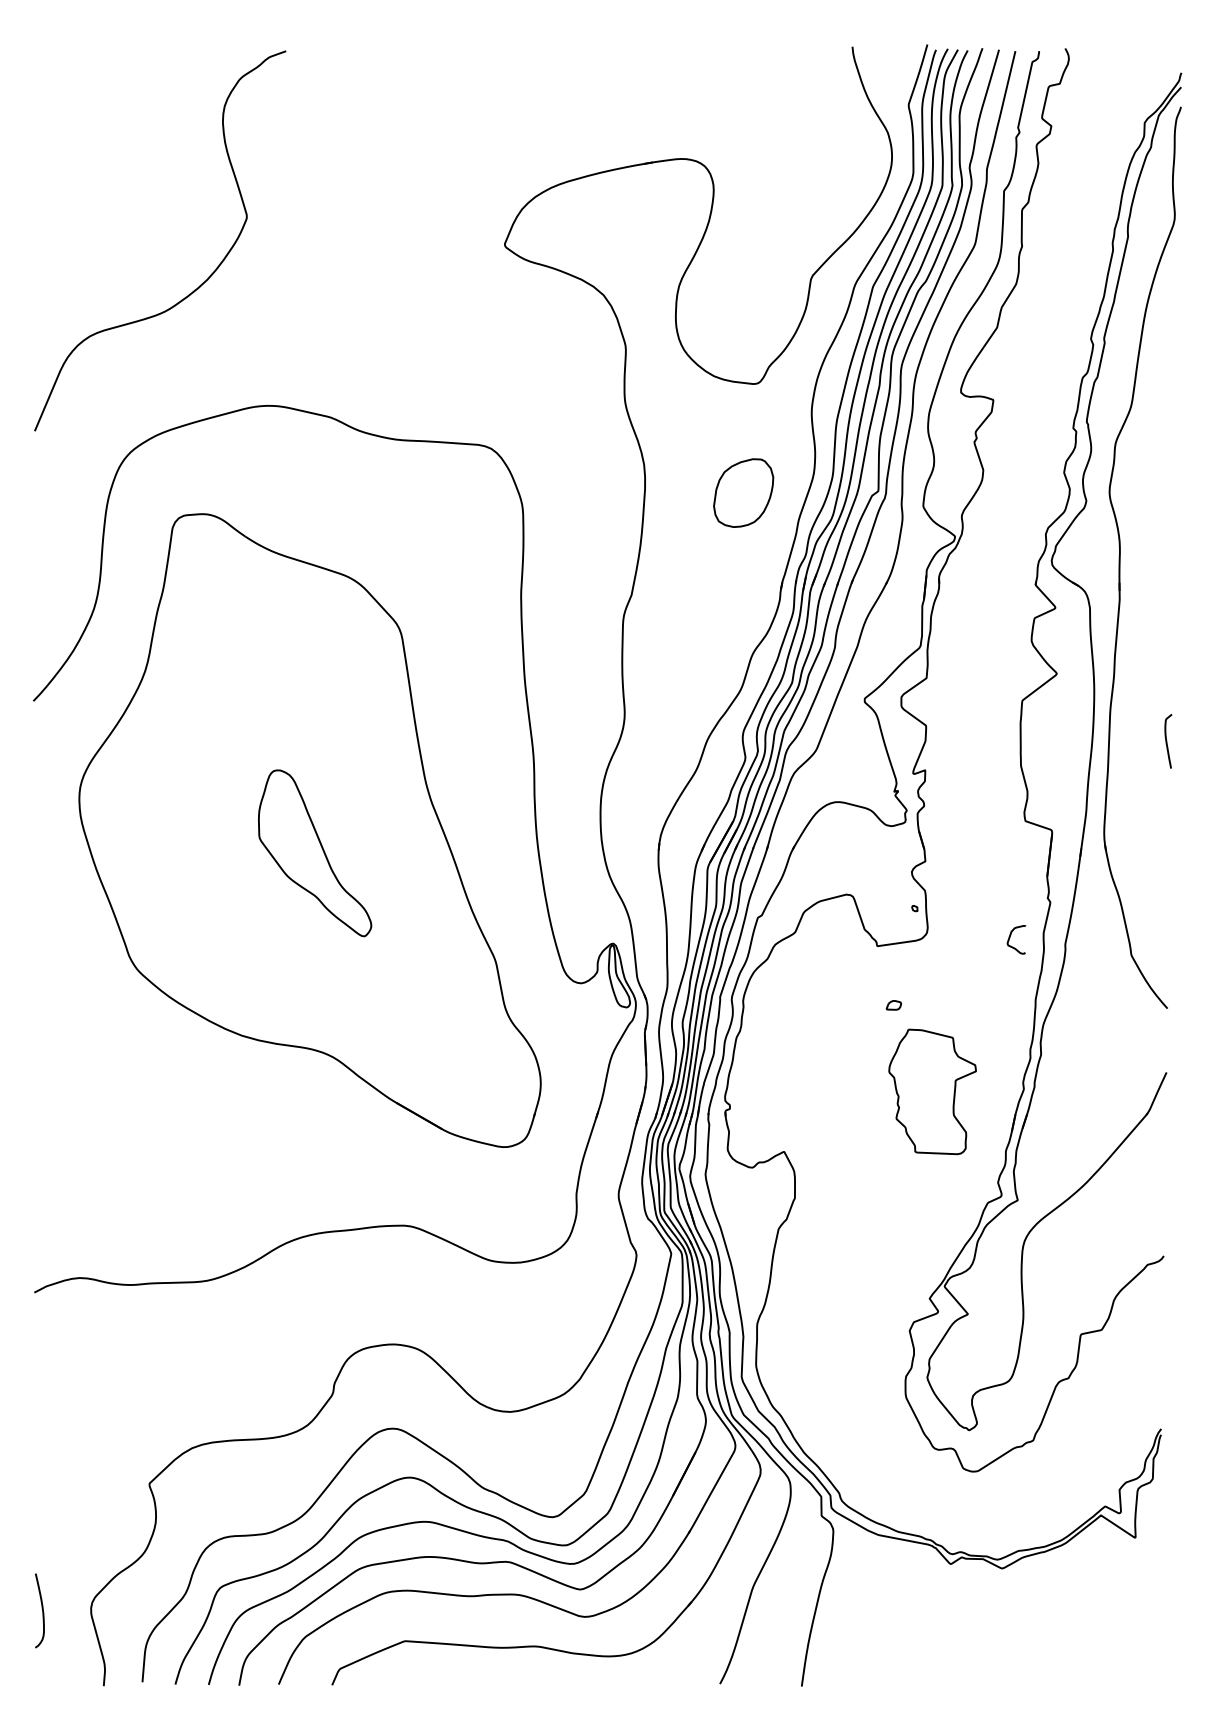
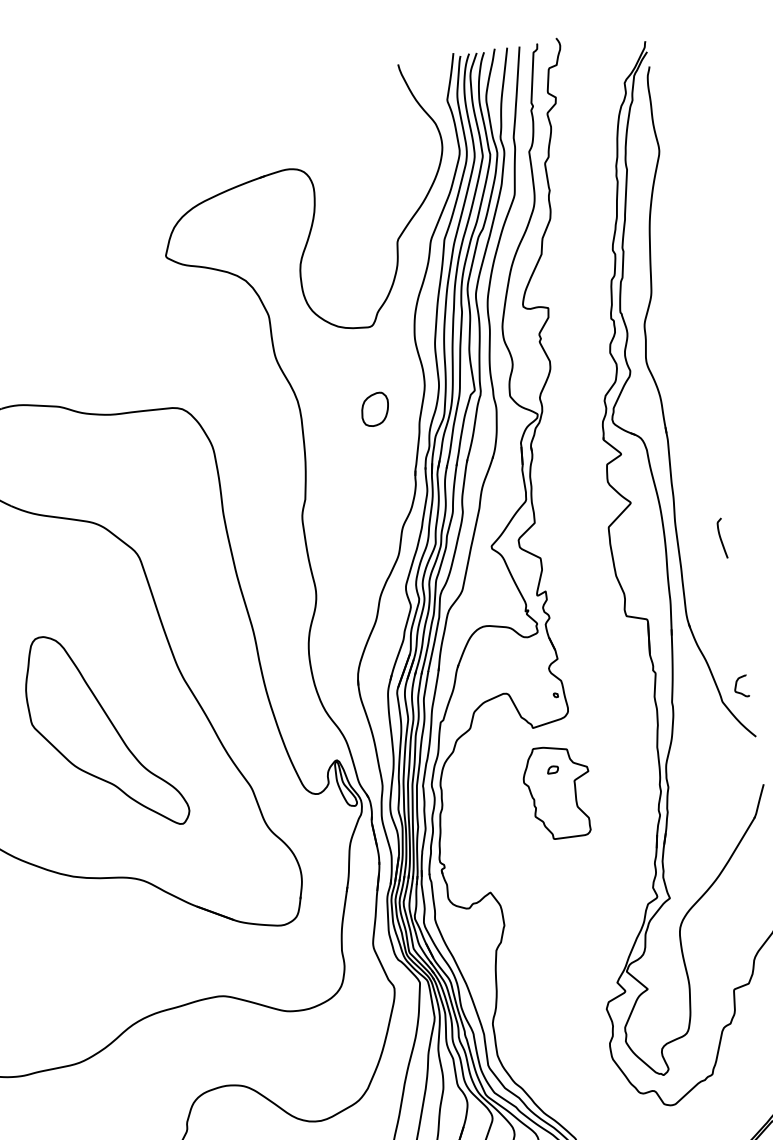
part: (743, 493) -> (375, 409), size x0.62
part: (314, 853) -> (103, 732), size x1.67
curve: (1010, 938) -> (736, 686), moved
part: (932, 1091) -> (558, 791), moved

